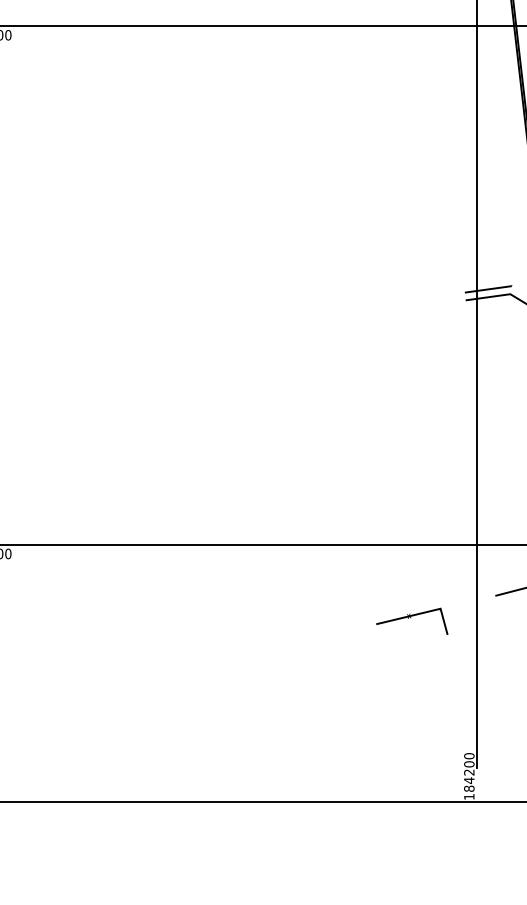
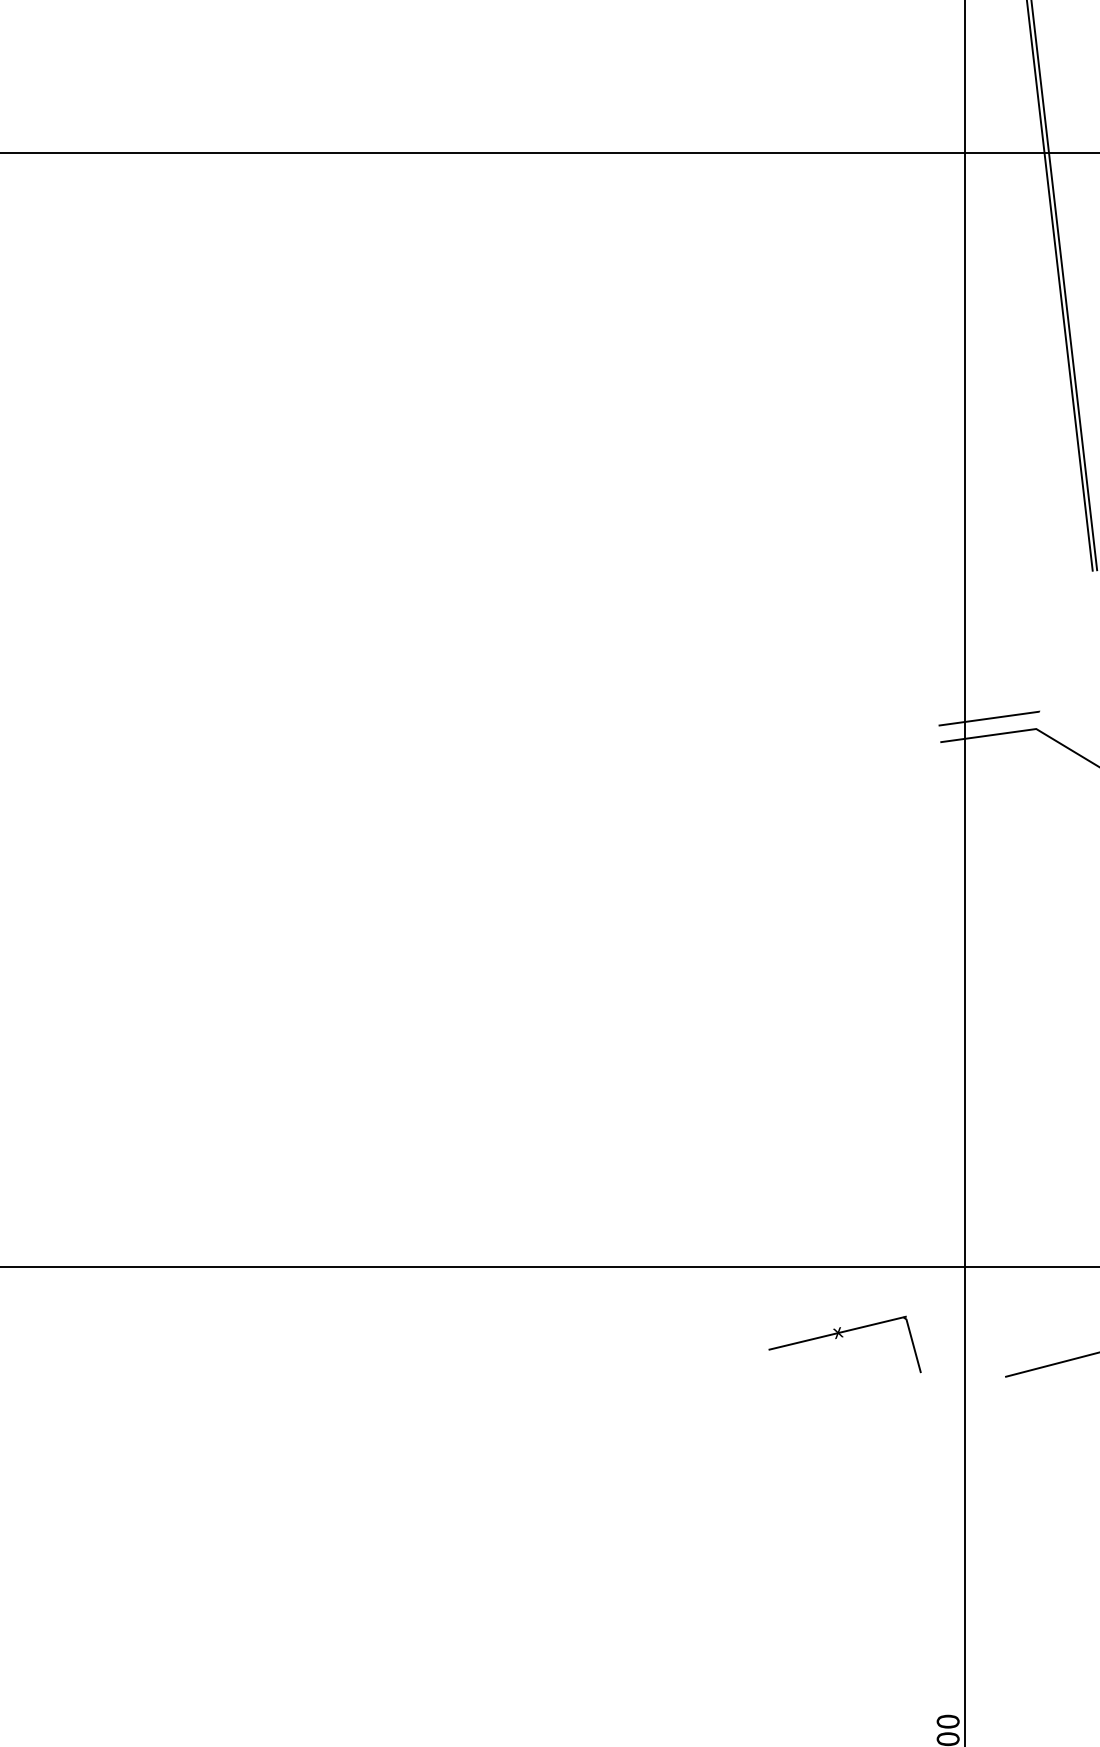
part: (412, 620) -> (845, 1342), moved

